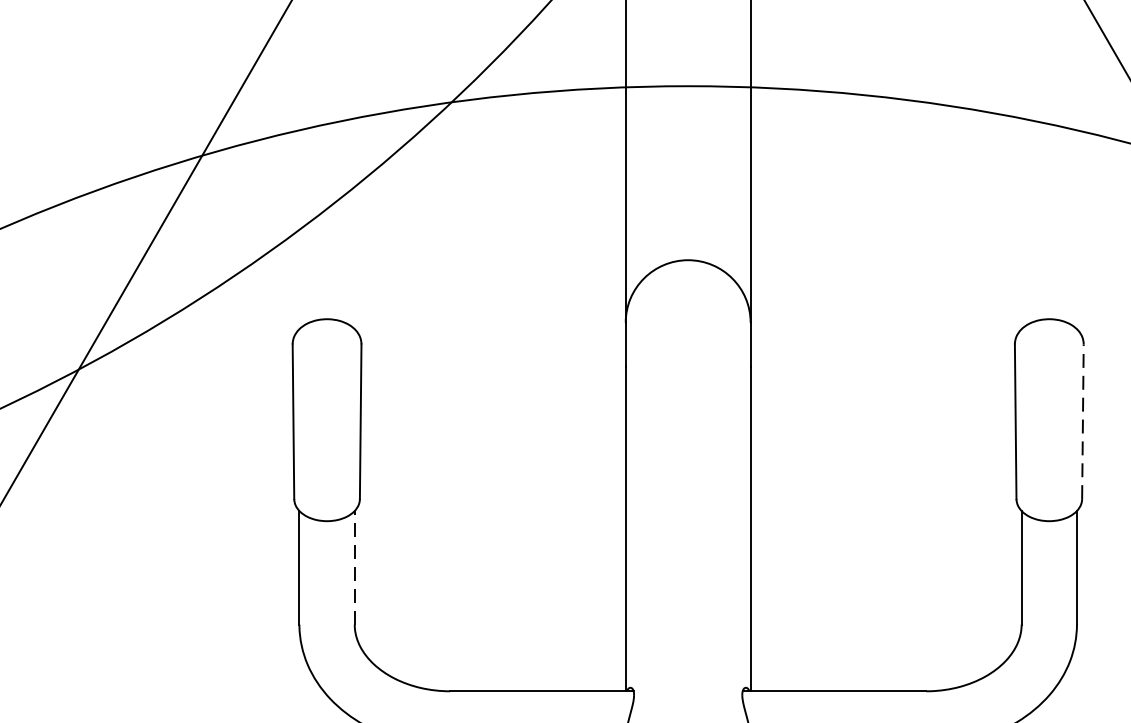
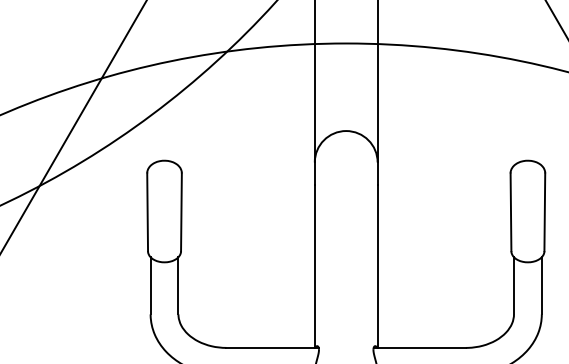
line: (1082, 422) -> (544, 212), dashed -> solid
line: (354, 567) -> (178, 285), dashed -> solid

